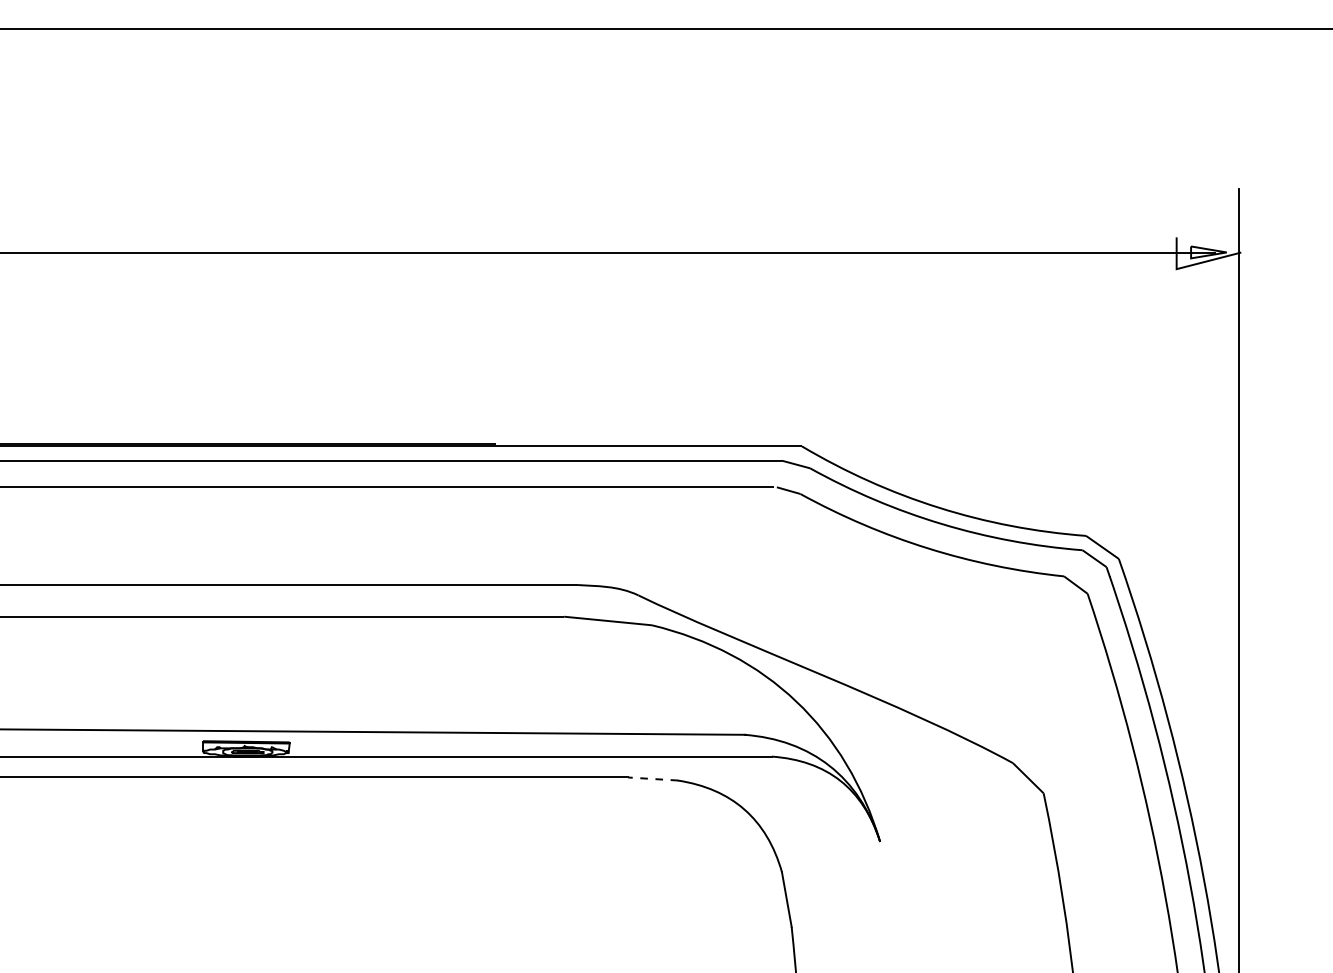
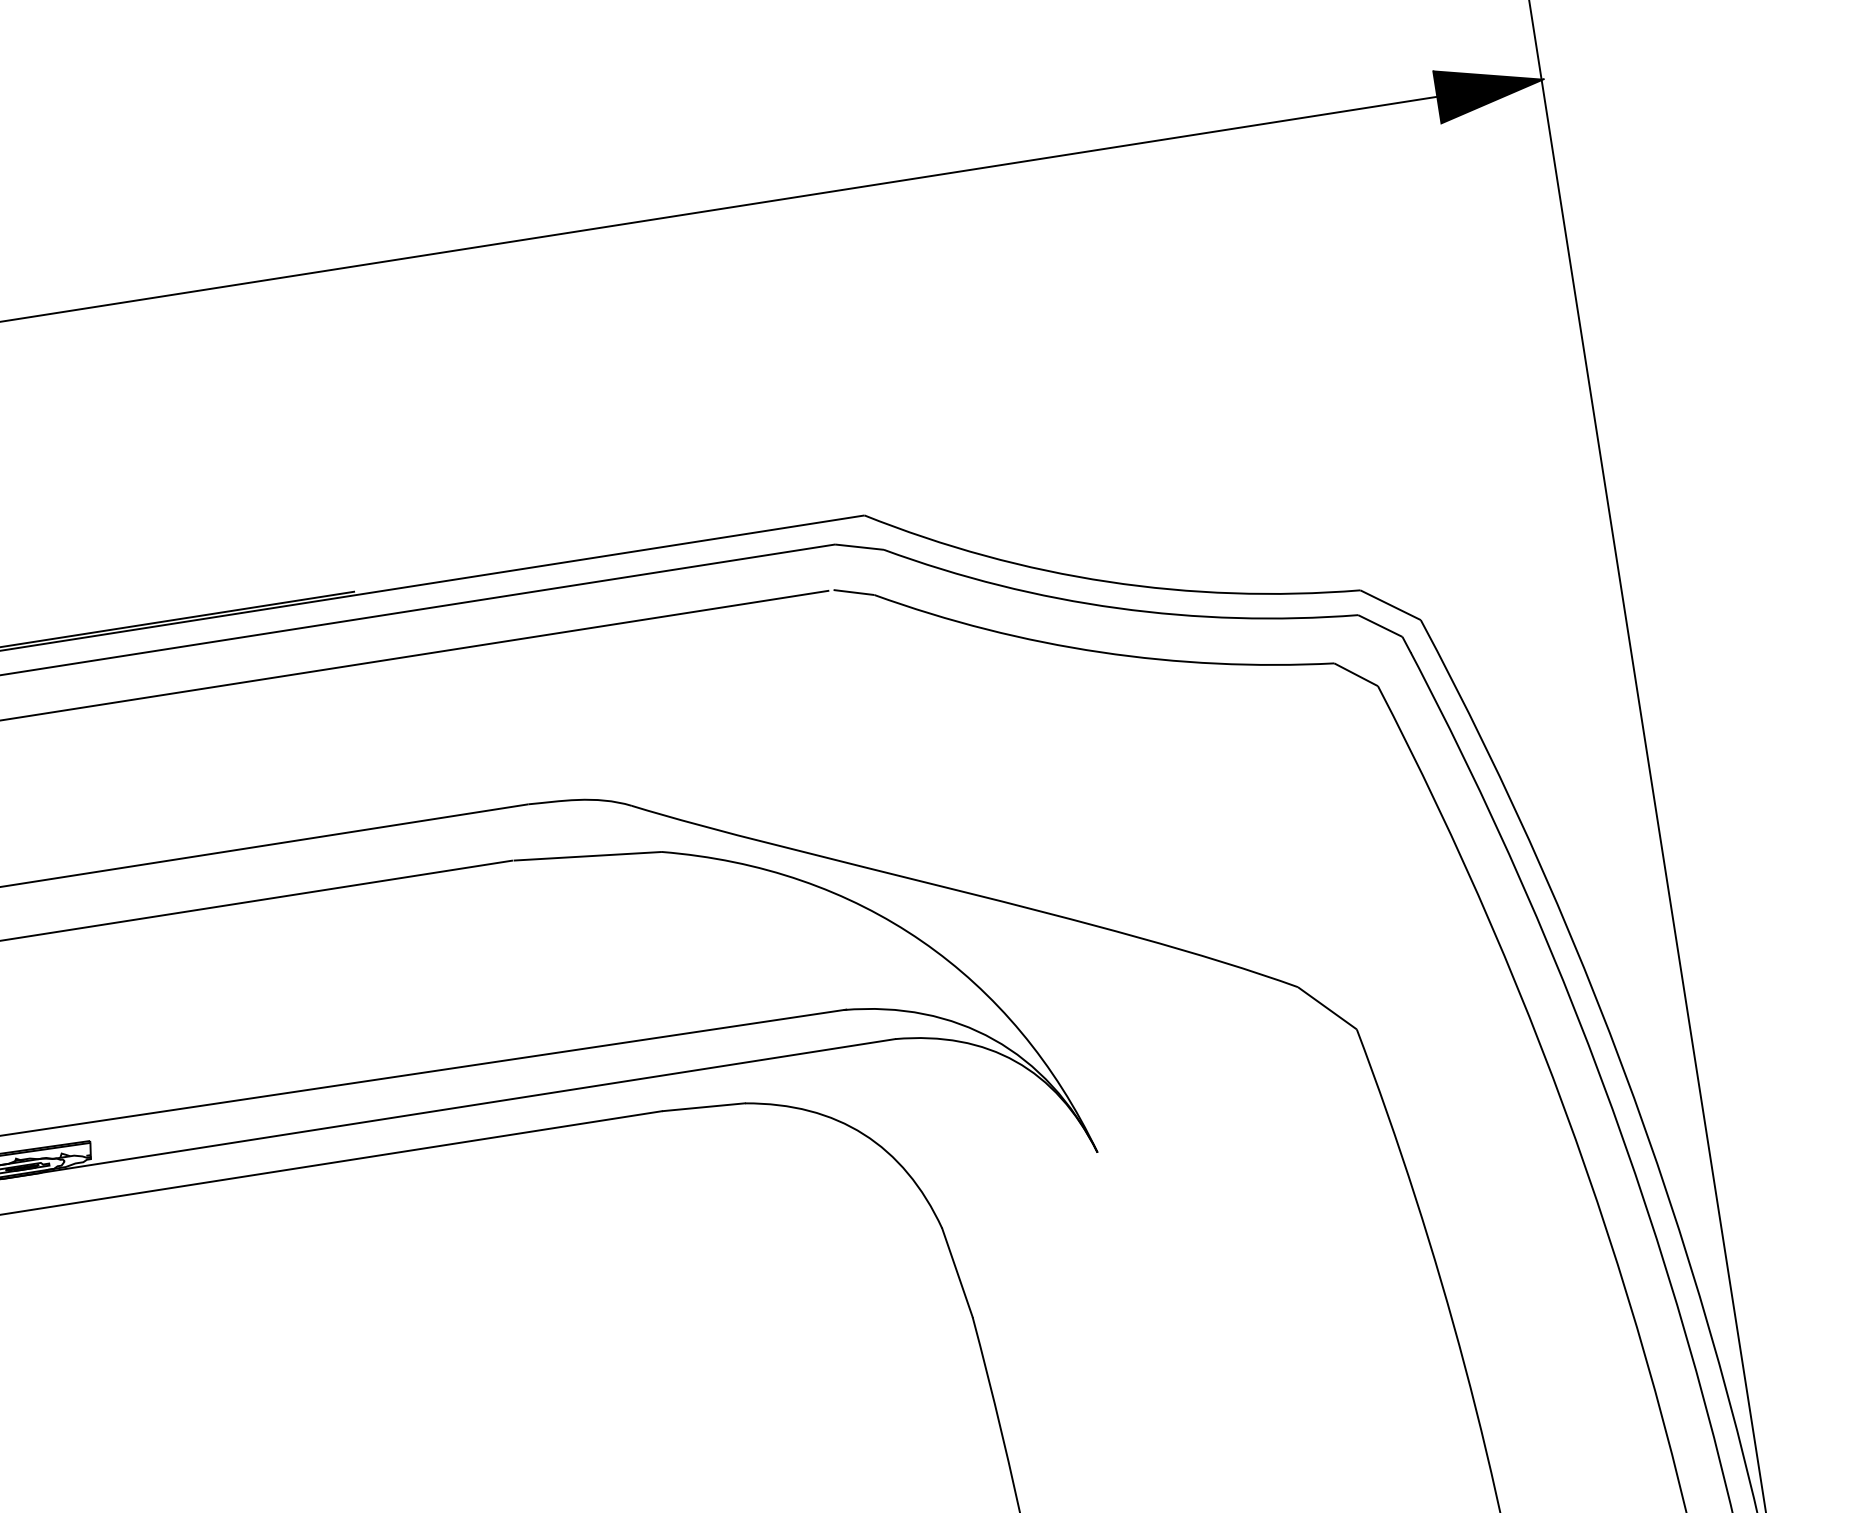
fill: (1208, 253) -> (1490, 88), added
line: (652, 778) -> (702, 1106), dashed -> solid

